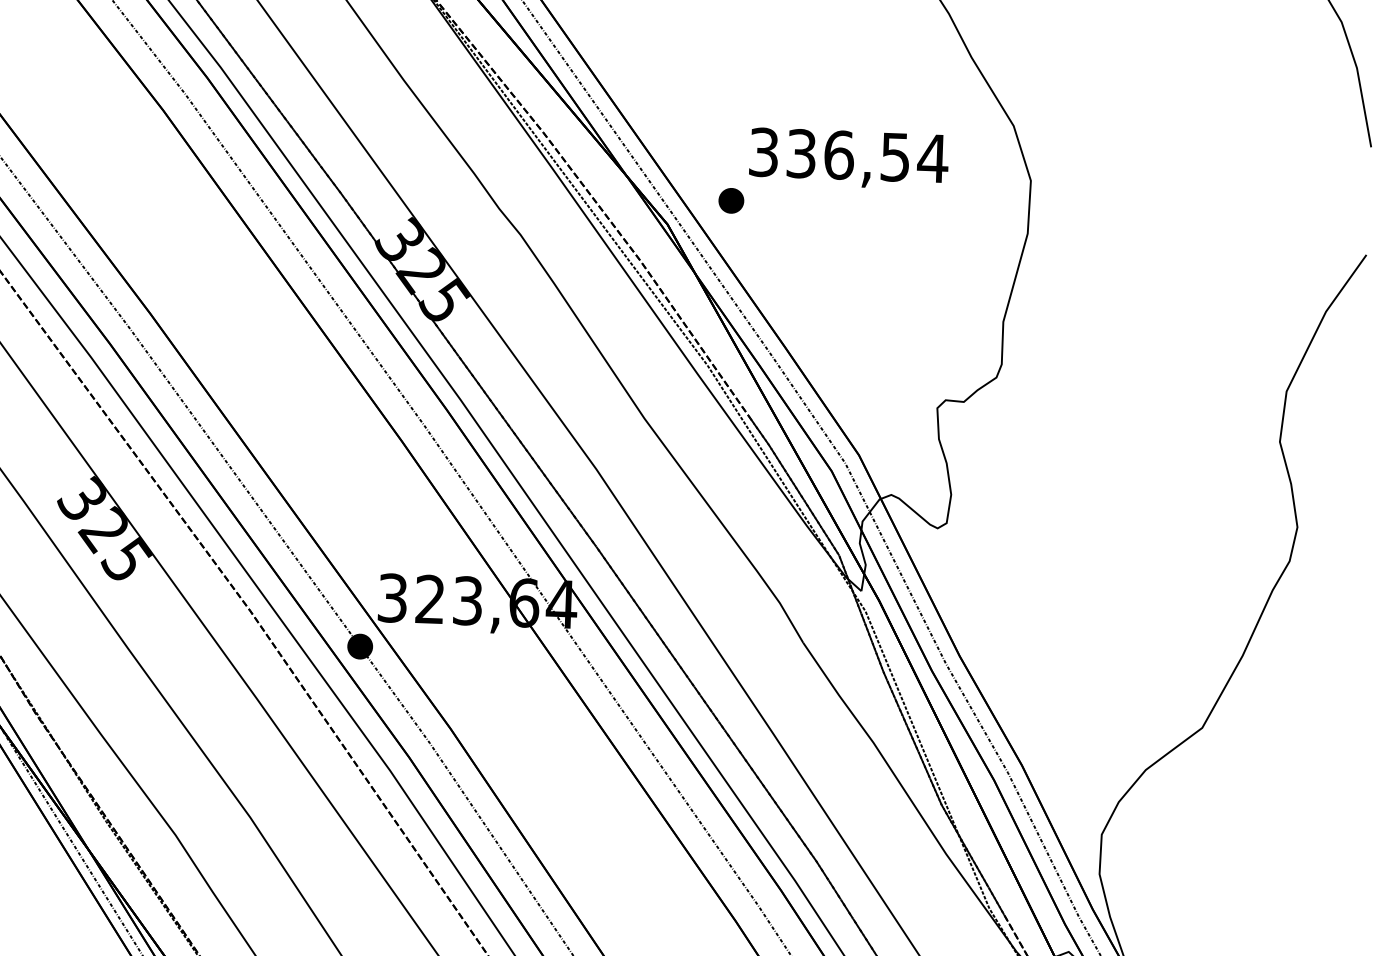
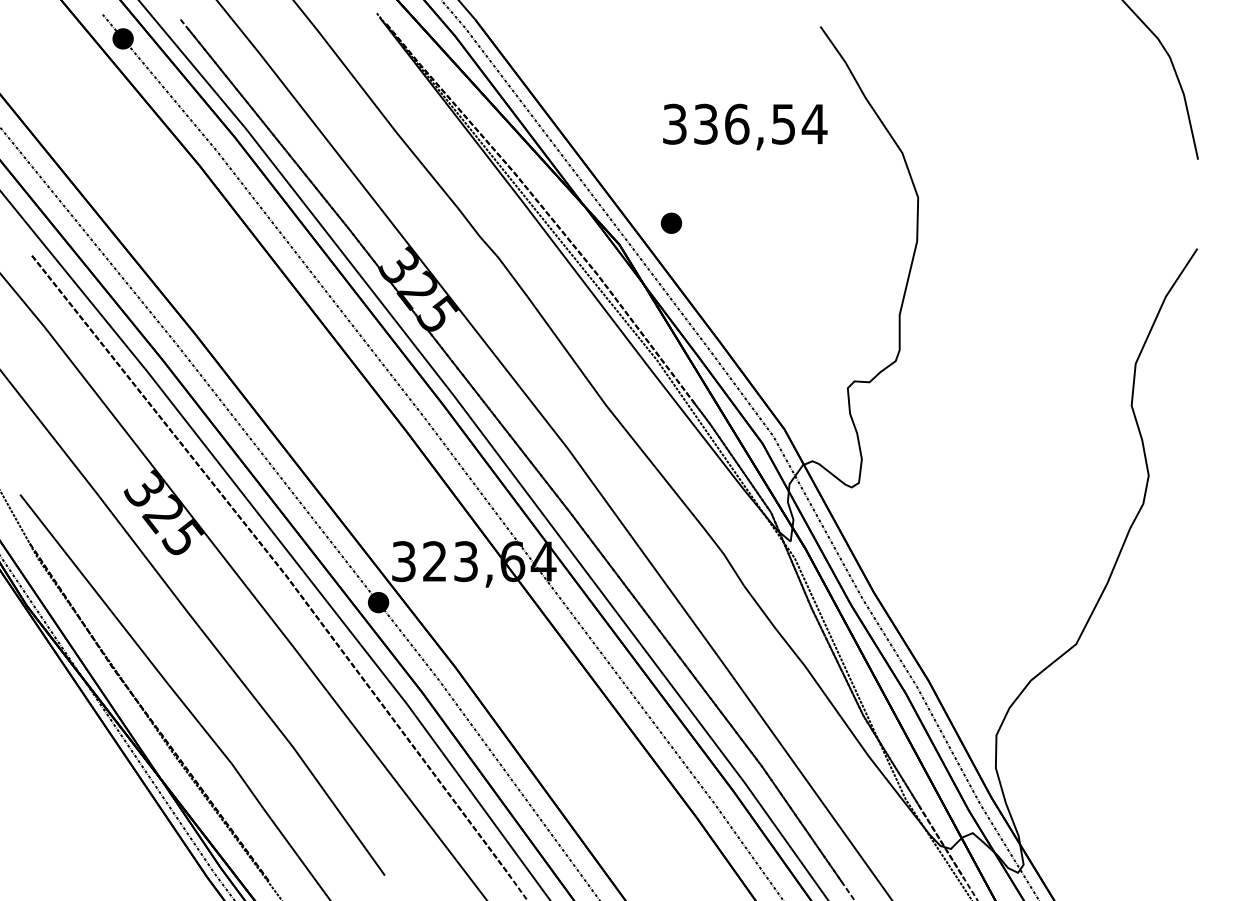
text: (849, 158) -> (745, 126), moved

